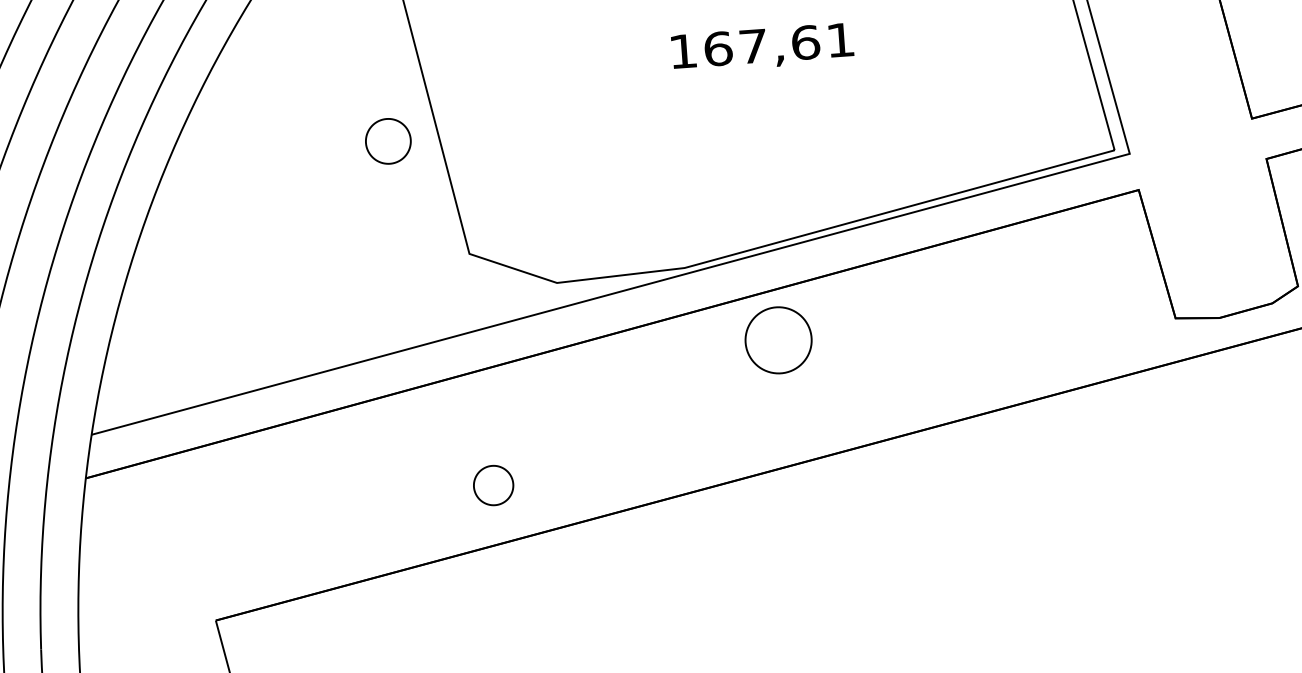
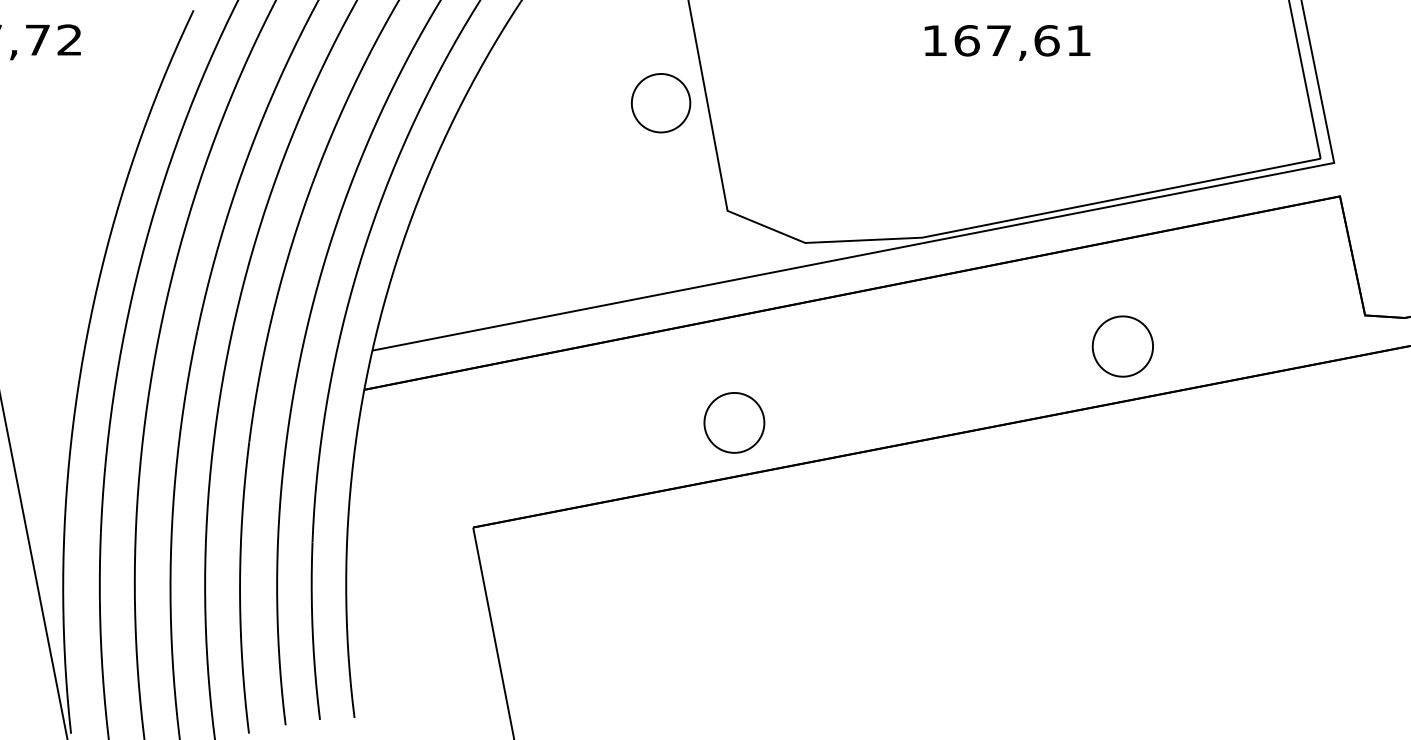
part: (388, 141) -> (661, 103), size x1.43
part: (778, 340) -> (1122, 346), moved
part: (493, 485) -> (734, 422), size x1.67

